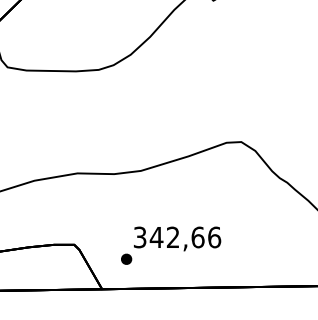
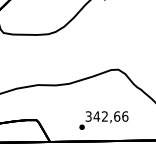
text: (170, 245) -> (103, 120), moved

